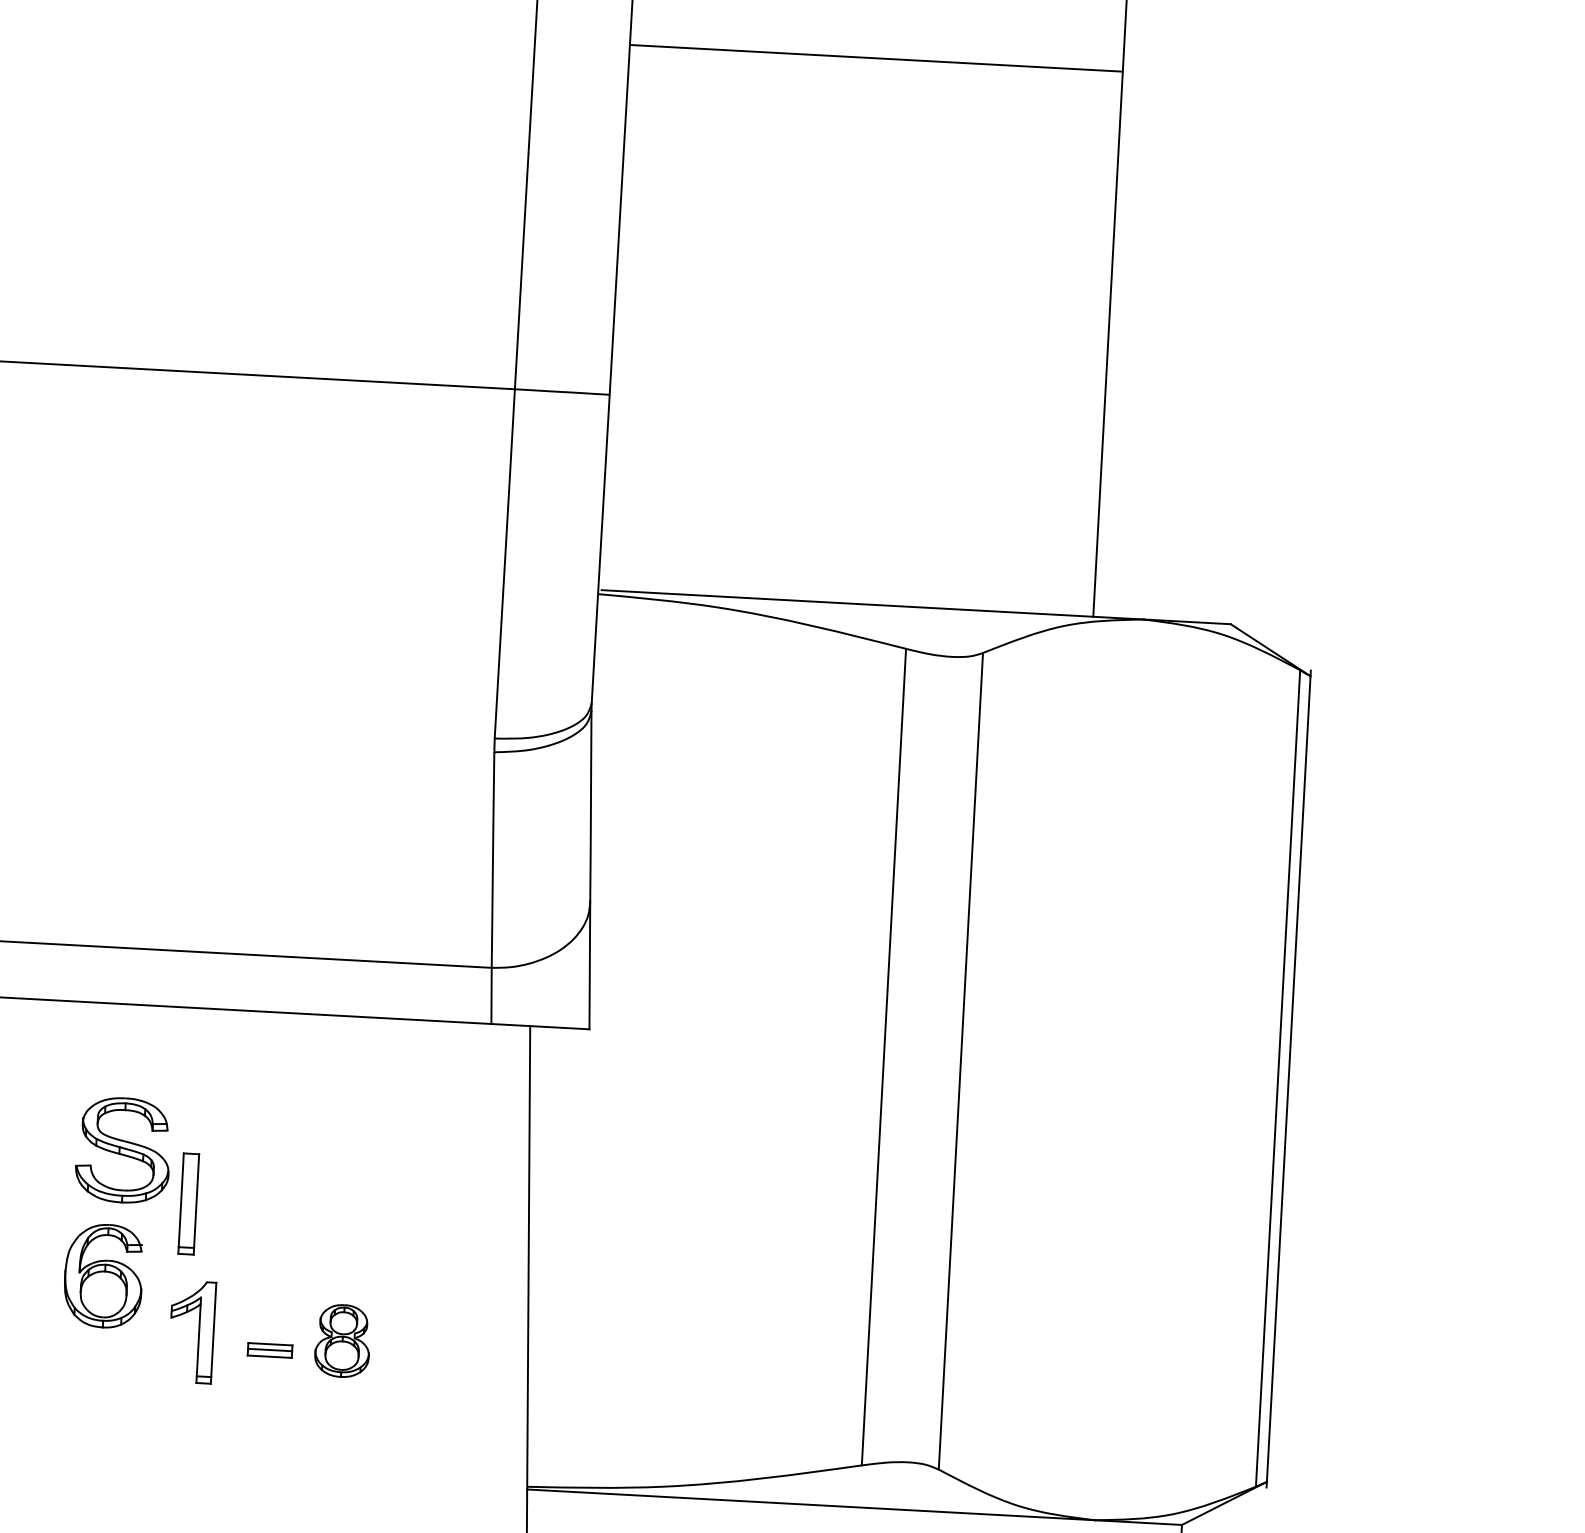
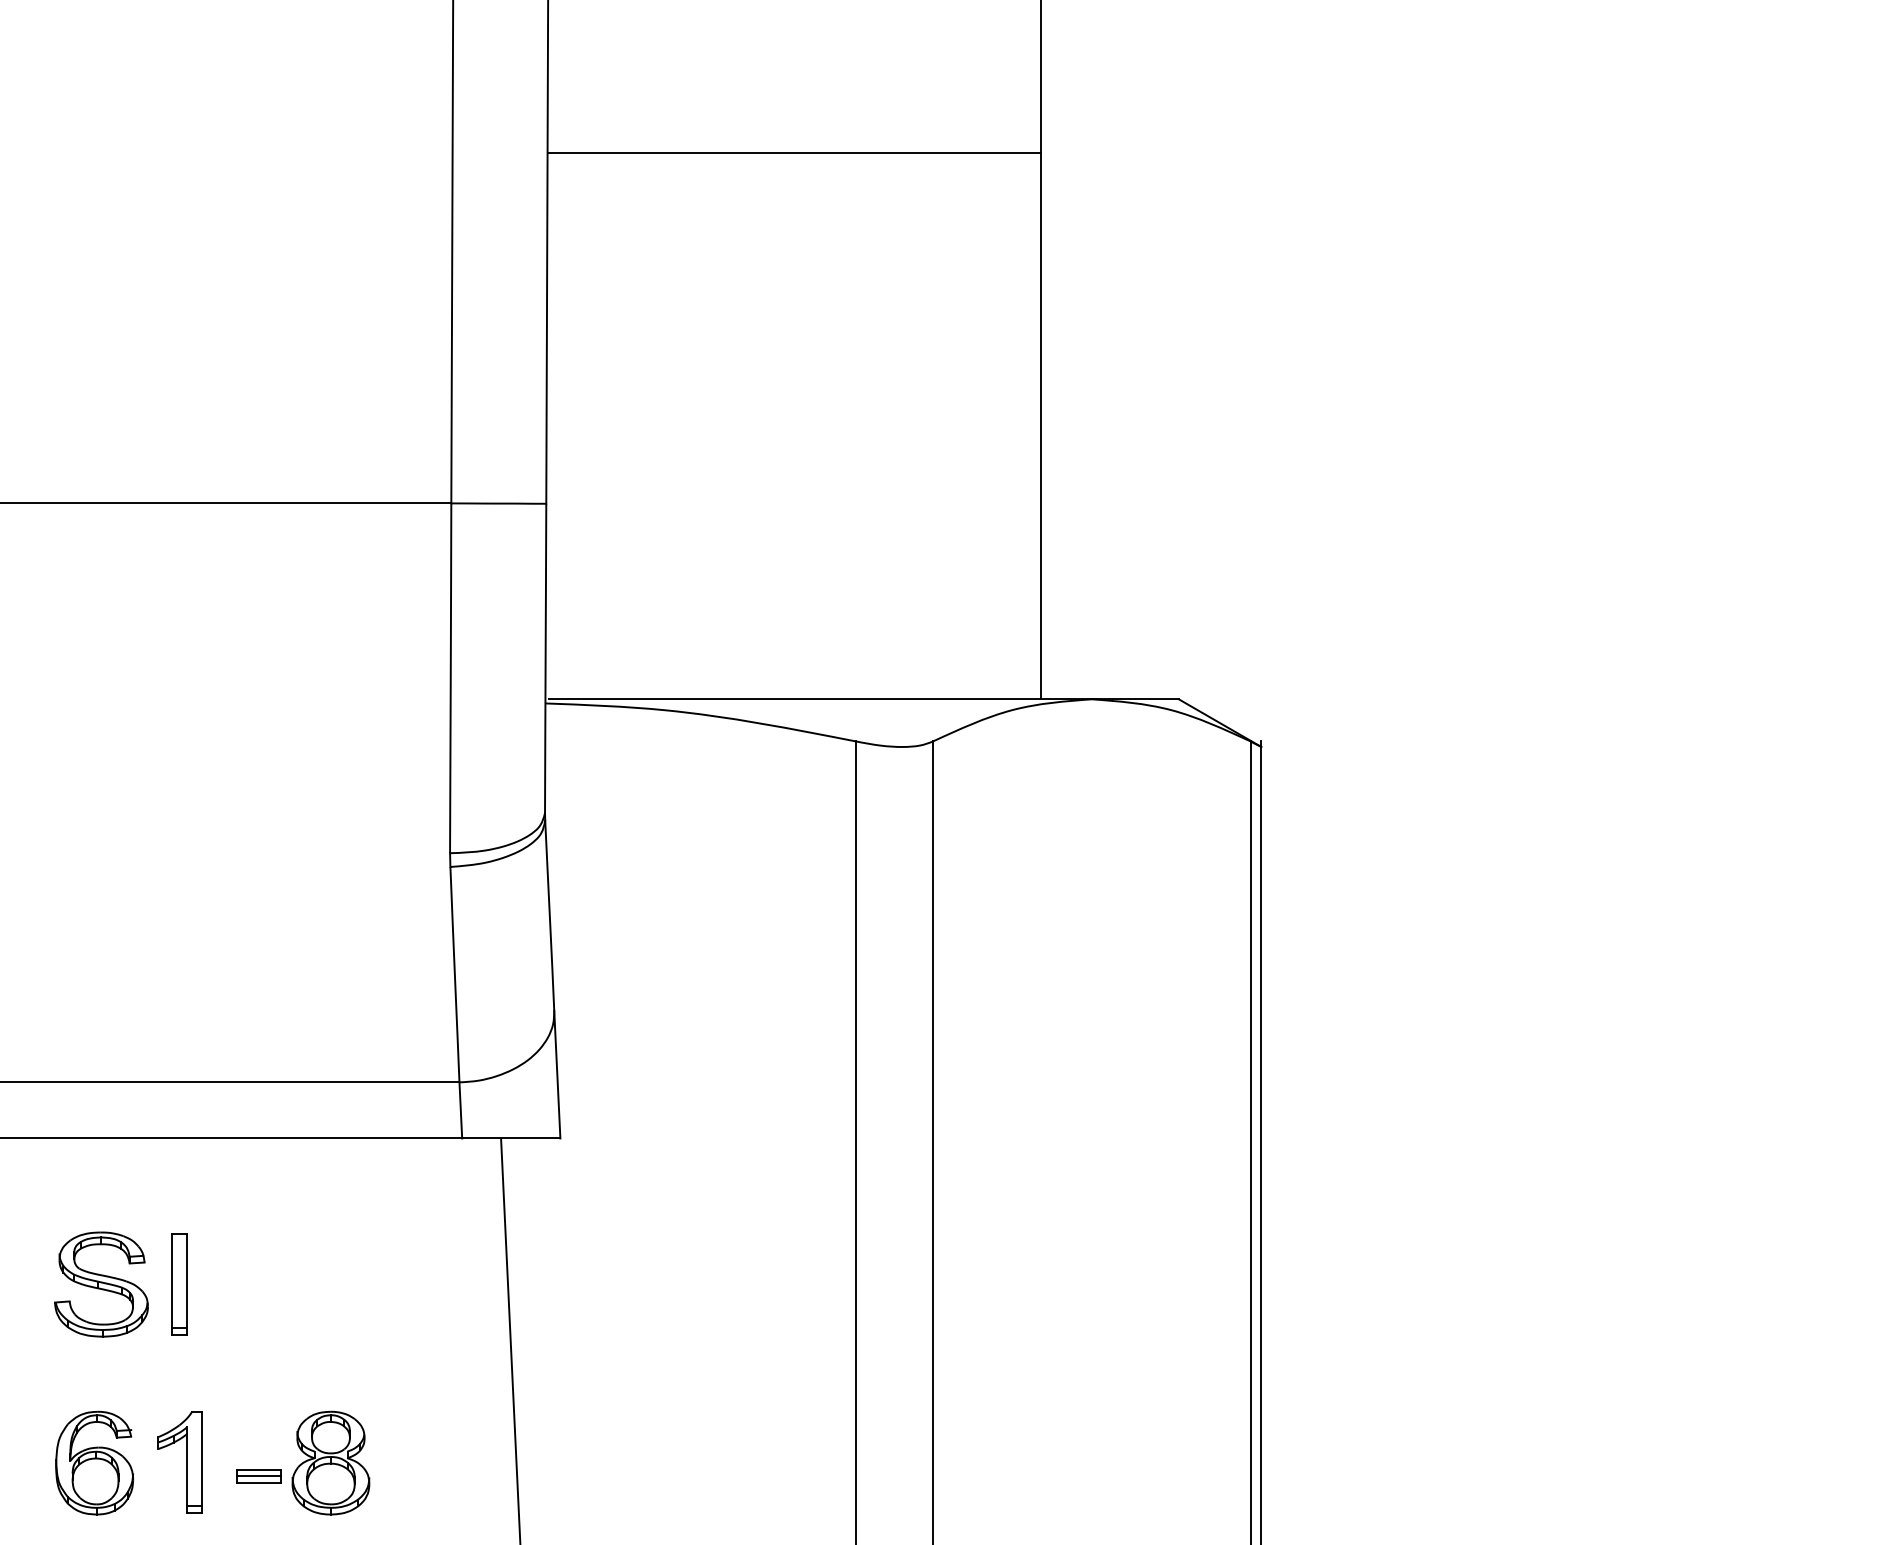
part: (188, 1203) -> (179, 1284), moved
part: (103, 1275) -> (94, 1462), moved
part: (342, 1340) -> (330, 1462), size x1.43

